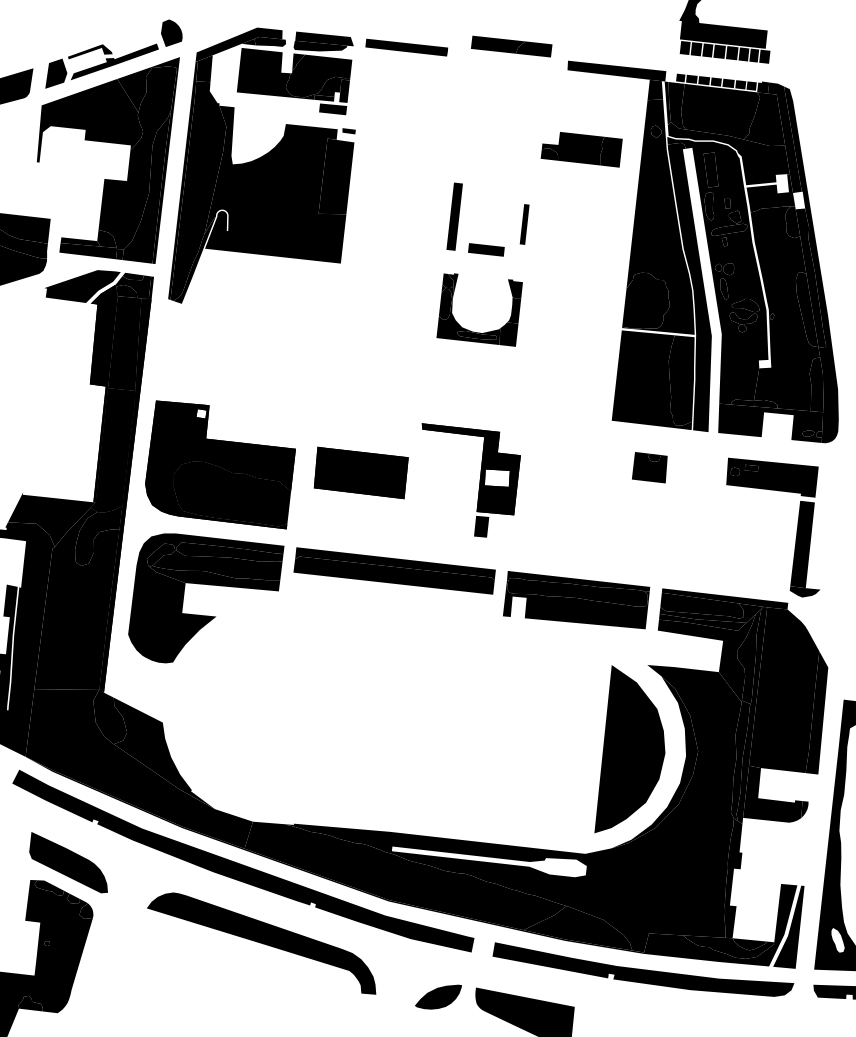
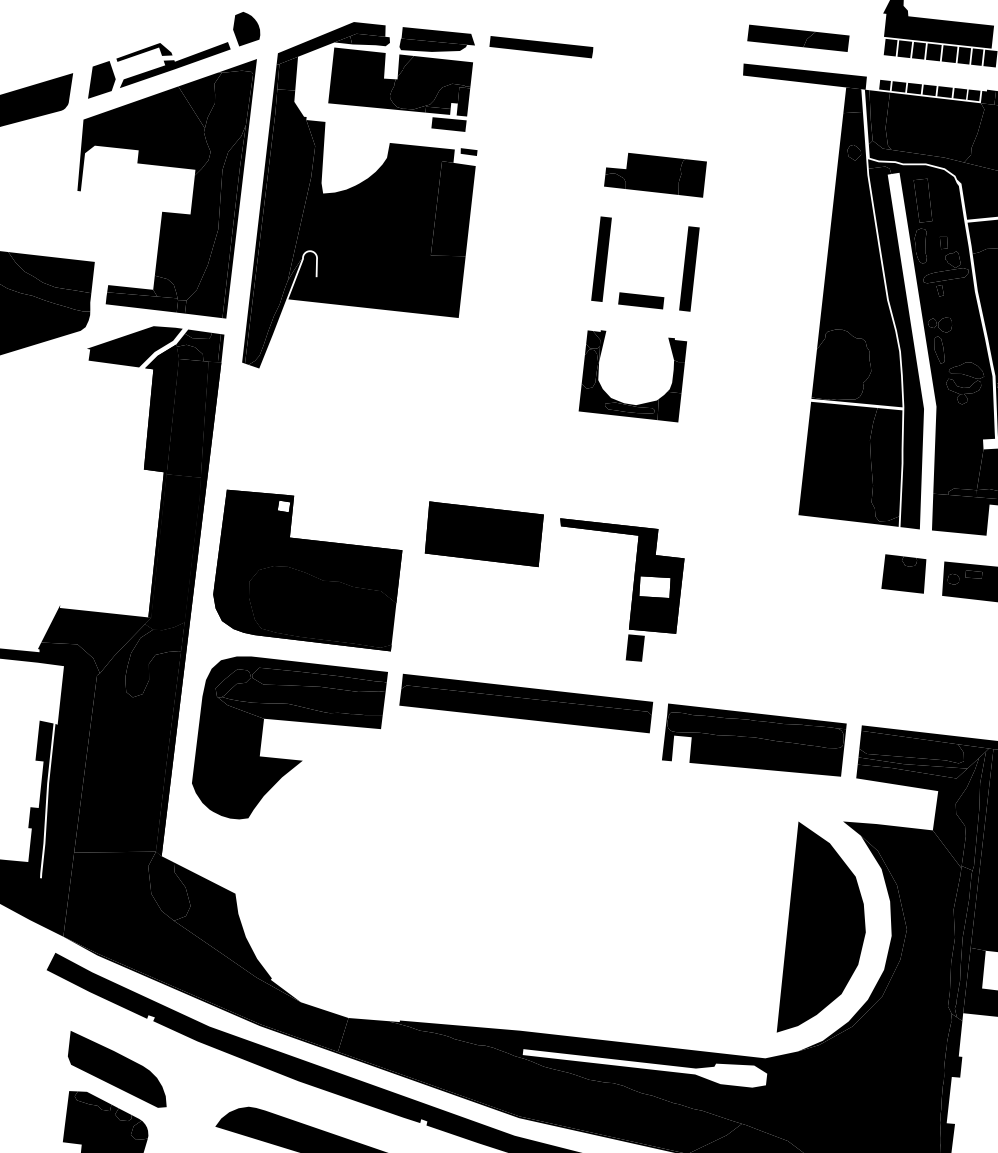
part: (511, 46) -> (798, 38), moved
part: (581, 149) -> (655, 174), moved
part: (524, 224) -> (689, 268), size x1.67
part: (649, 467) -> (903, 573), moved
part: (360, 472) -> (483, 533), moved

